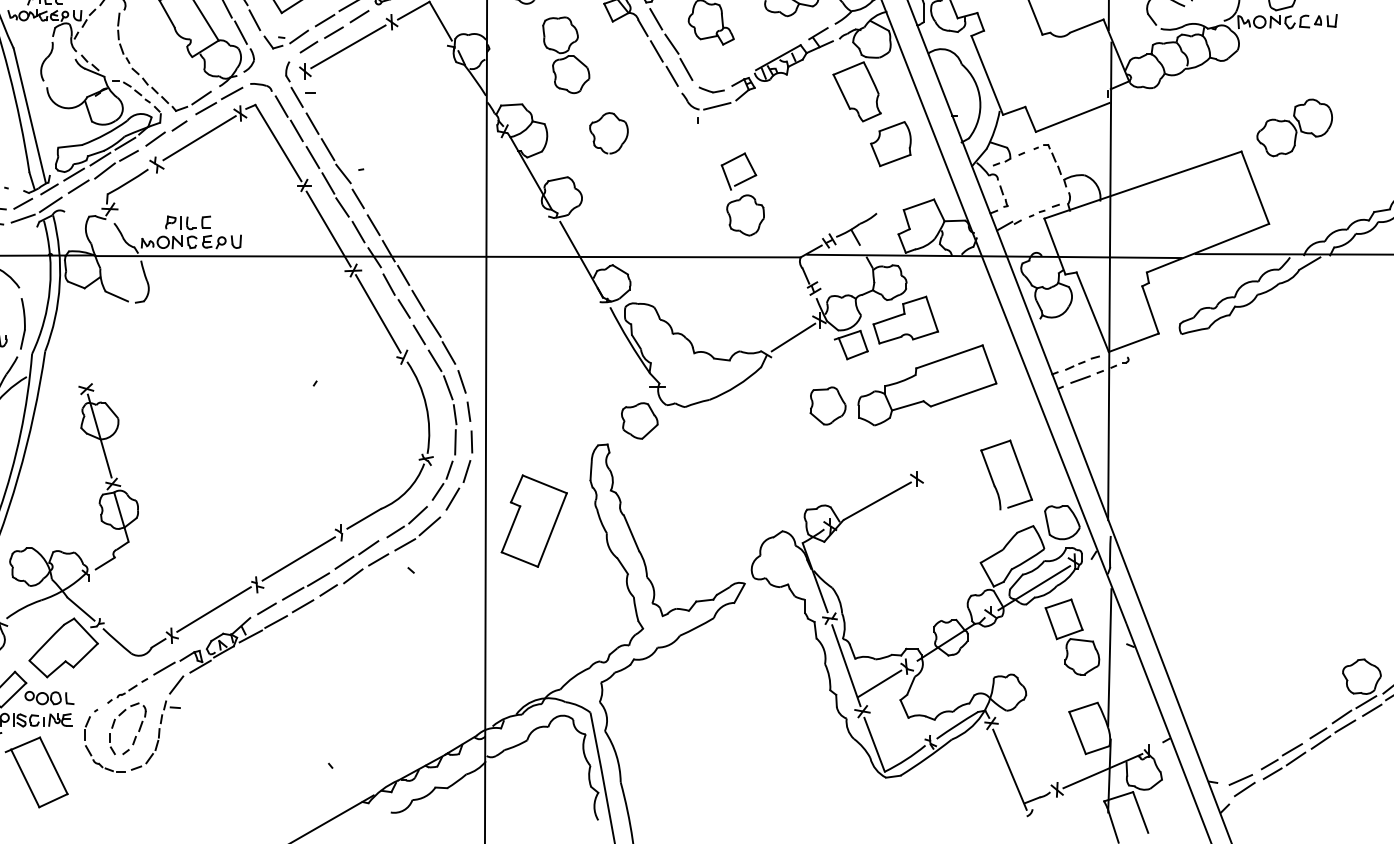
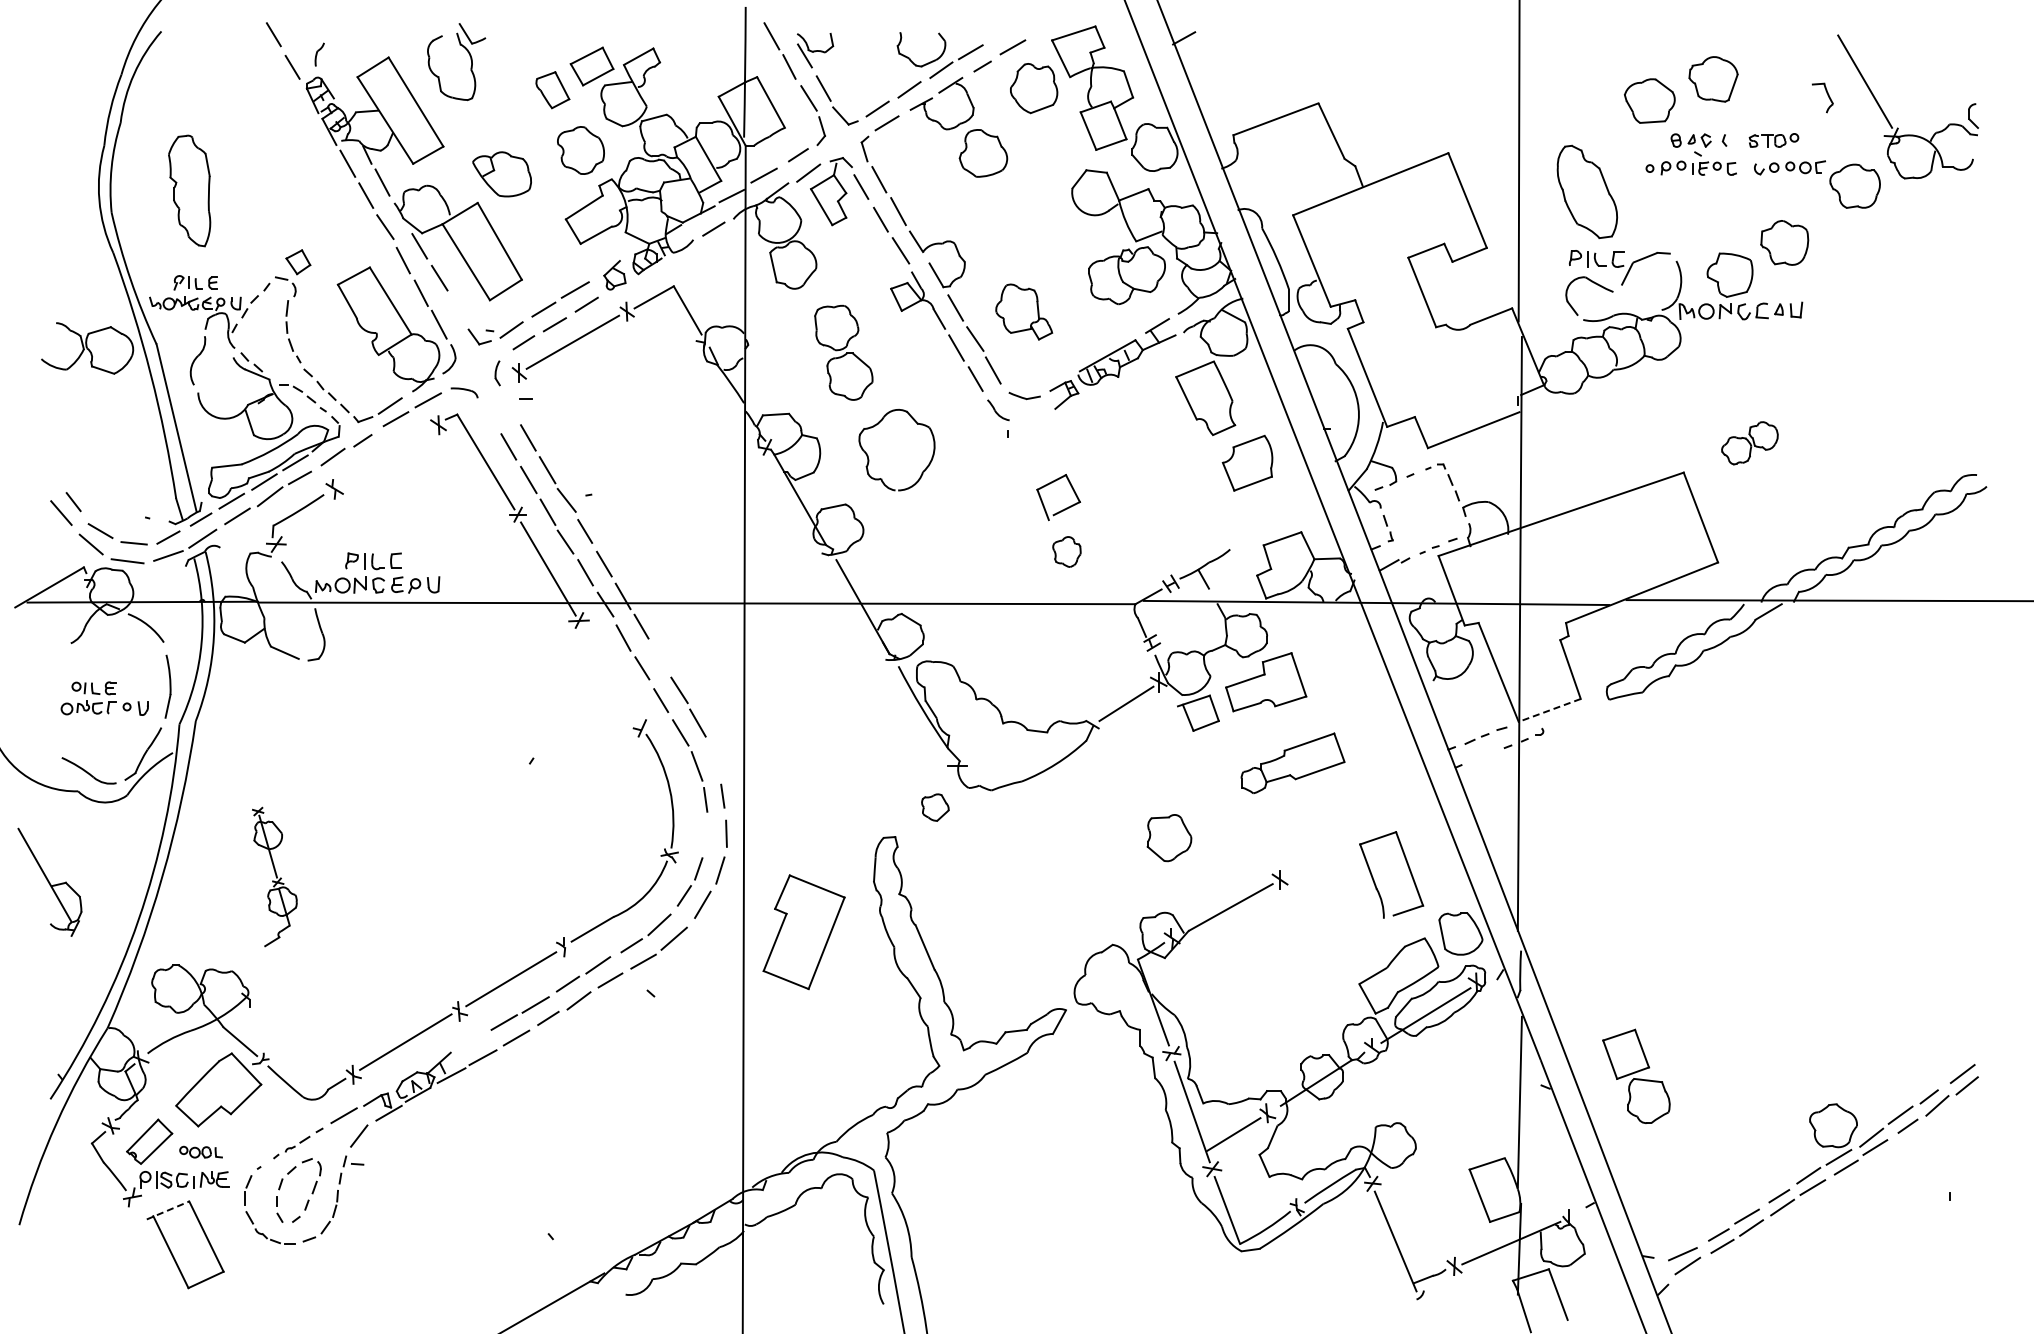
line: (254, 19) -> (456, 308), removed
line: (297, 97) -> (509, 405), removed
line: (281, 106) -> (489, 416), removed
line: (717, 106) -> (1031, 416), removed
part: (1294, 128) -> (1749, 443), size x0.6
part: (608, 133) -> (896, 449), size x1.6
line: (199, 137) -> (387, 455), removed
part: (745, 215) -> (1066, 551), size x0.6
line: (418, 300) -> (659, 657), removed
line: (377, 313) -> (609, 674), removed
line: (1133, 342) -> (1549, 710), solid -> dashed
line: (1080, 379) -> (1483, 756), removed
line: (461, 381) -> (713, 758), removed
part: (926, 385) -> (1292, 763), size x0.6
part: (828, 406) -> (1169, 838), moved
part: (639, 420) -> (935, 807), size x0.6
line: (455, 442) -> (705, 834), removed
part: (108, 476) -> (274, 876), size x0.6
line: (266, 608) -> (471, 1040), removed
part: (1072, 636) -> (1636, 1075), moved
part: (49, 697) -> (200, 1151), size x0.7
line: (23, 744) -> (168, 1210), solid -> dashed

